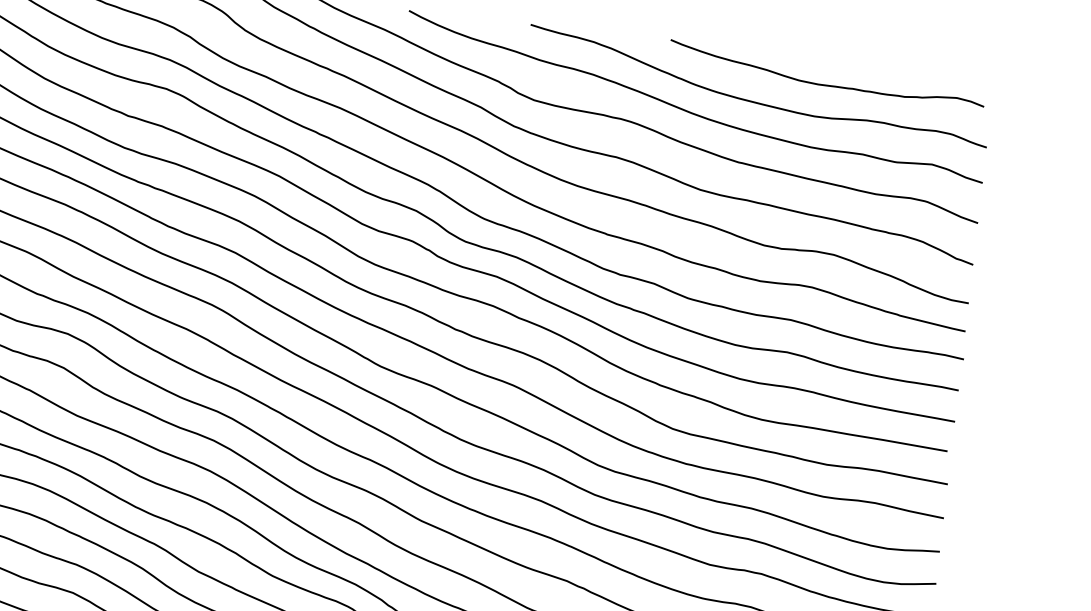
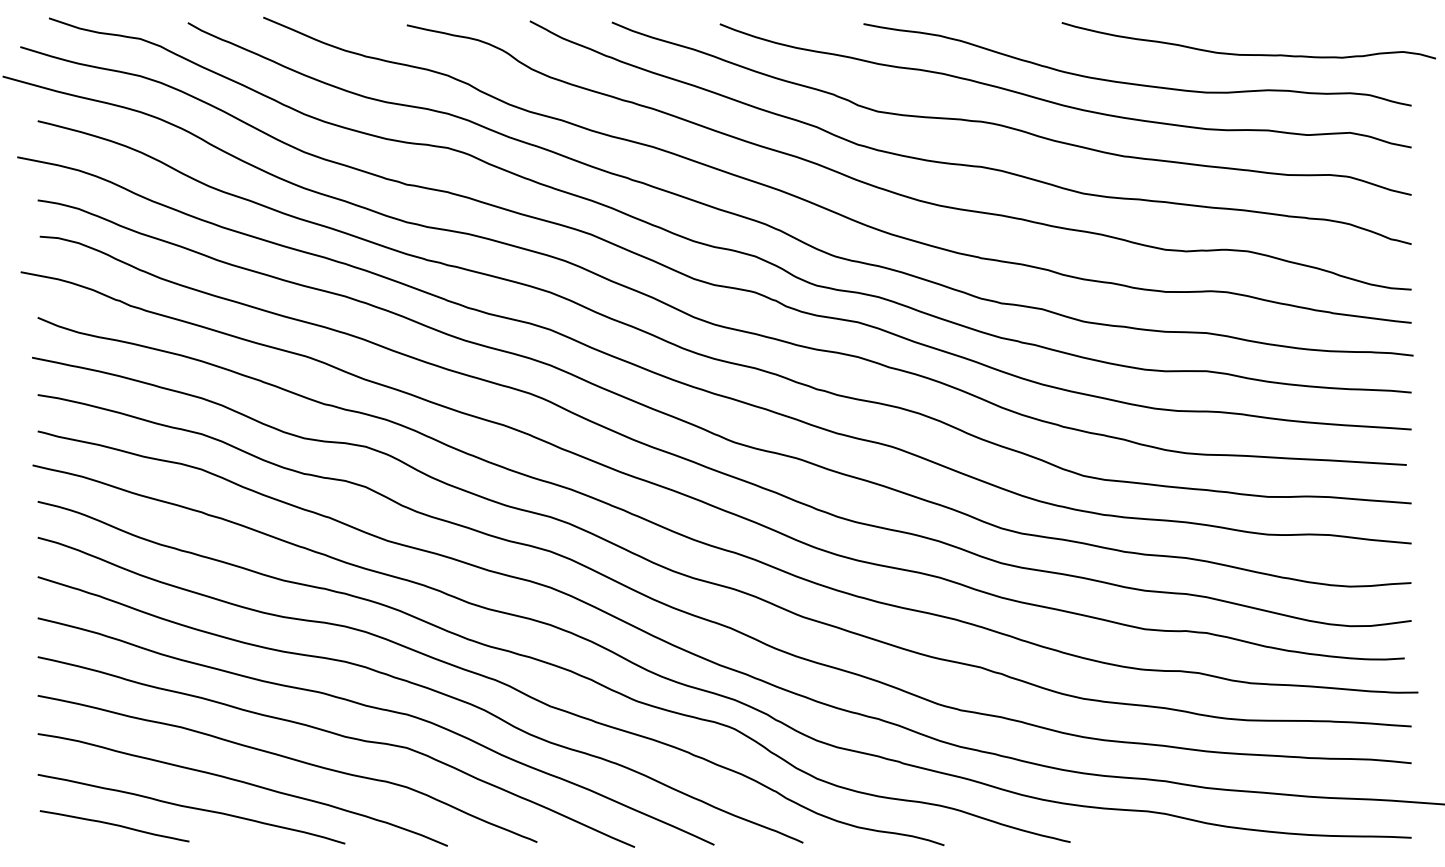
curve: (825, 85) -> (1248, 54), moved

